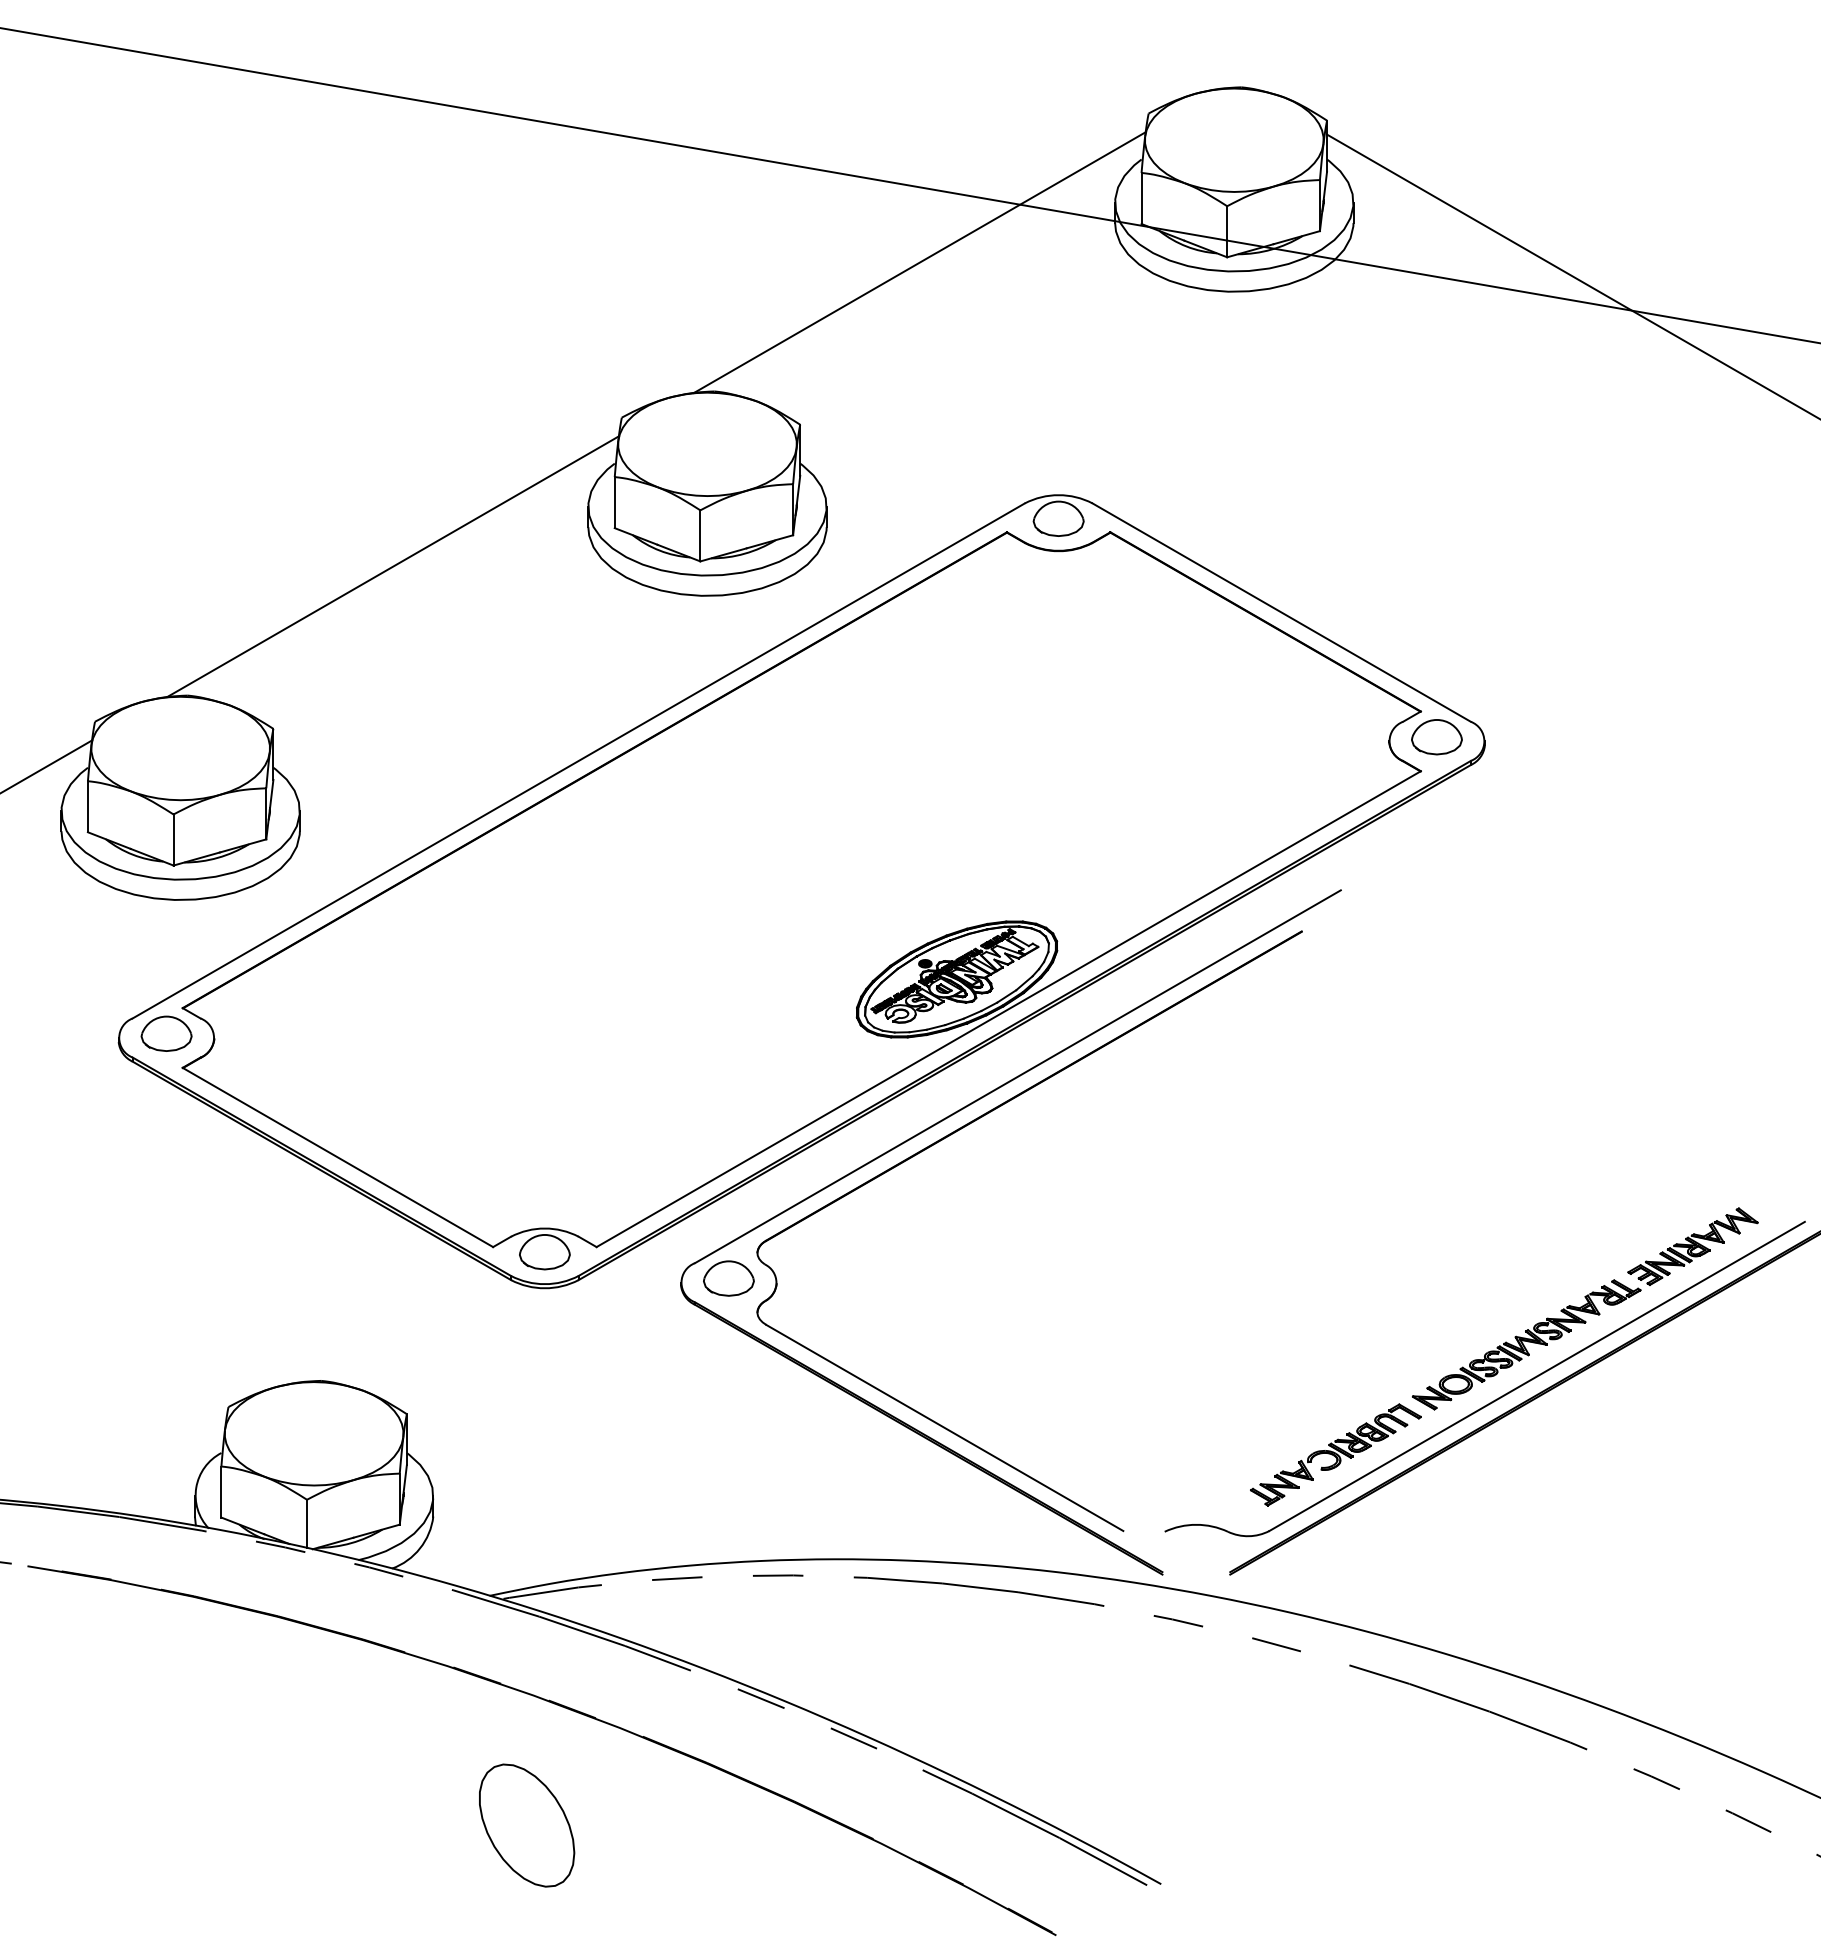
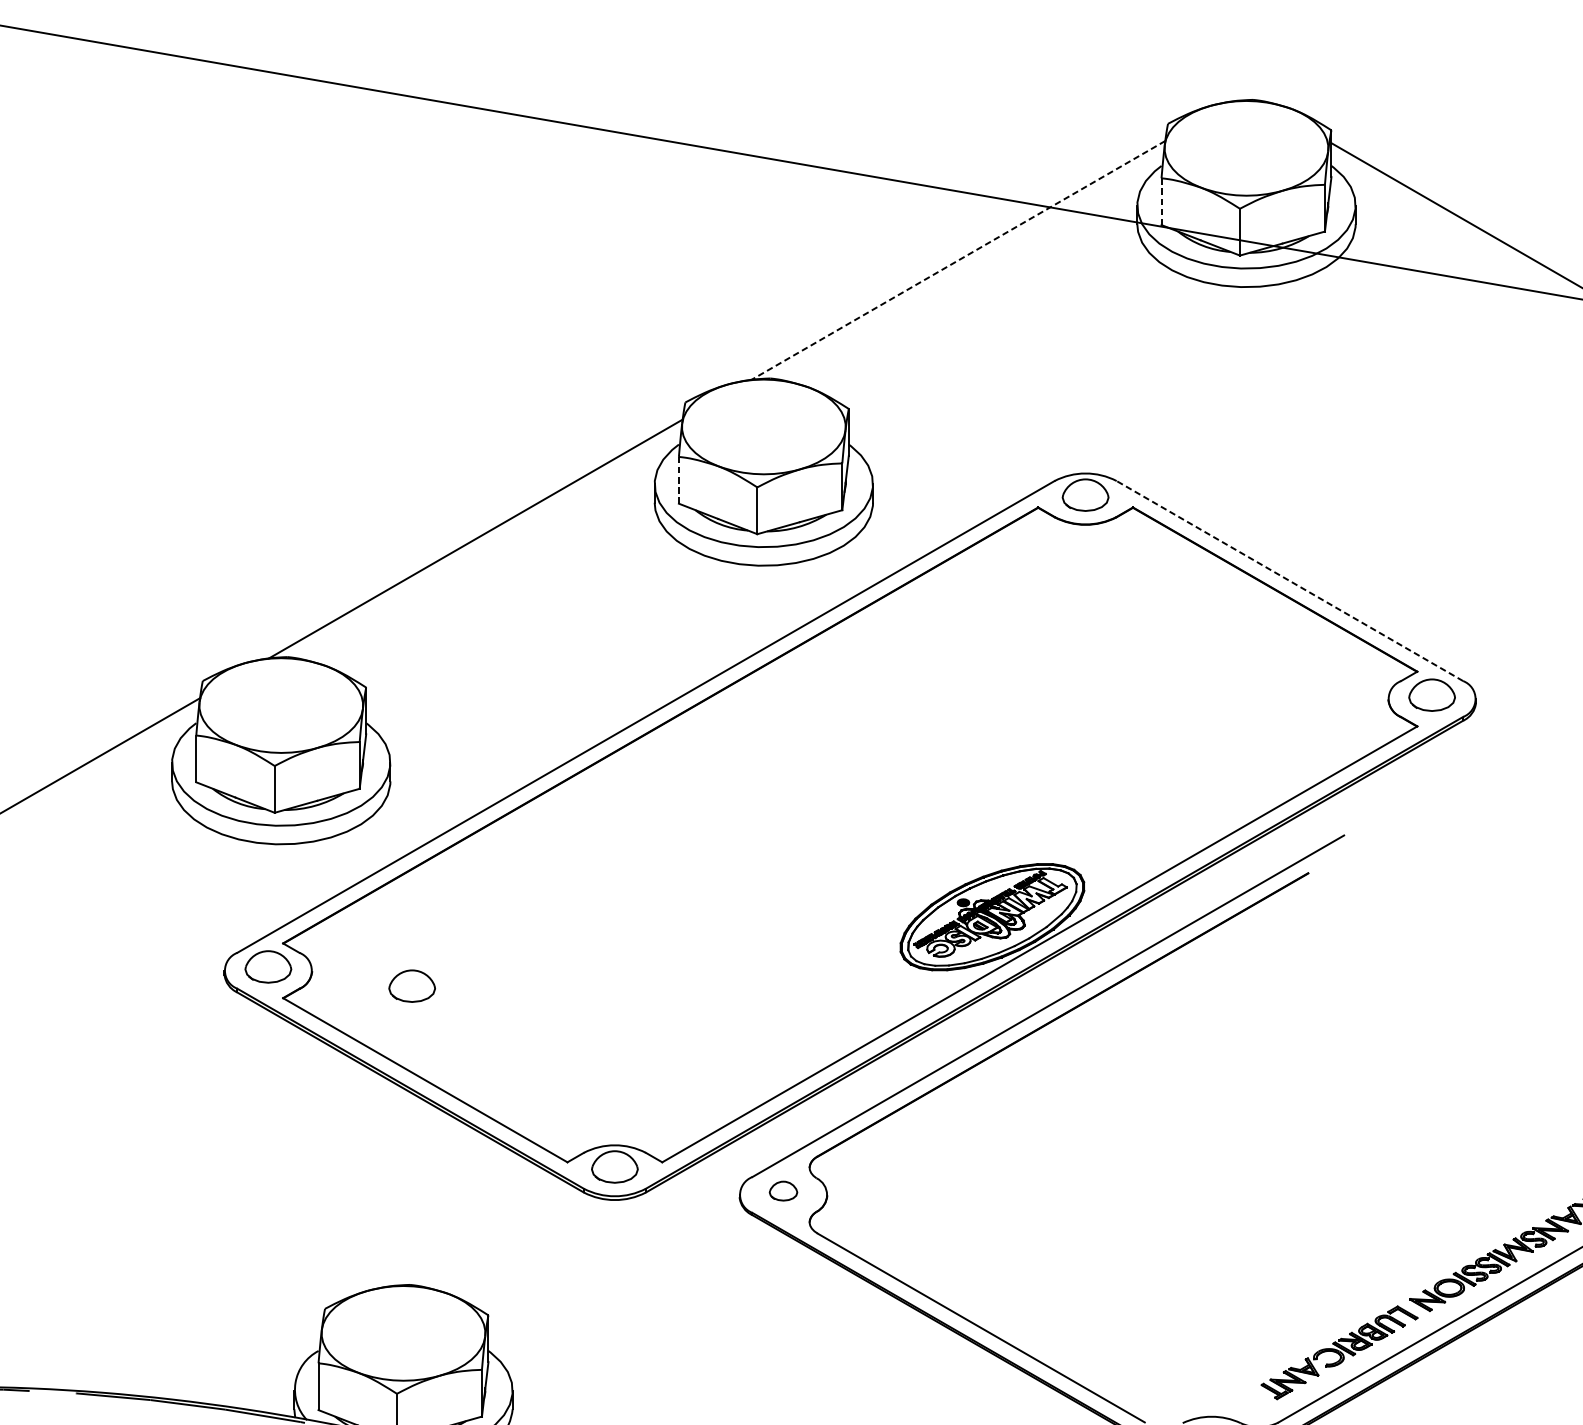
line: (1141, 198) -> (1161, 201), solid -> dashed
line: (919, 262) -> (958, 260), solid -> dashed
line: (614, 502) -> (678, 480), solid -> dashed
line: (1281, 612) -> (1289, 580), solid -> dashed
part: (323, 1054) -> (412, 985), added
part: (728, 1278) -> (783, 1191), size x0.6

